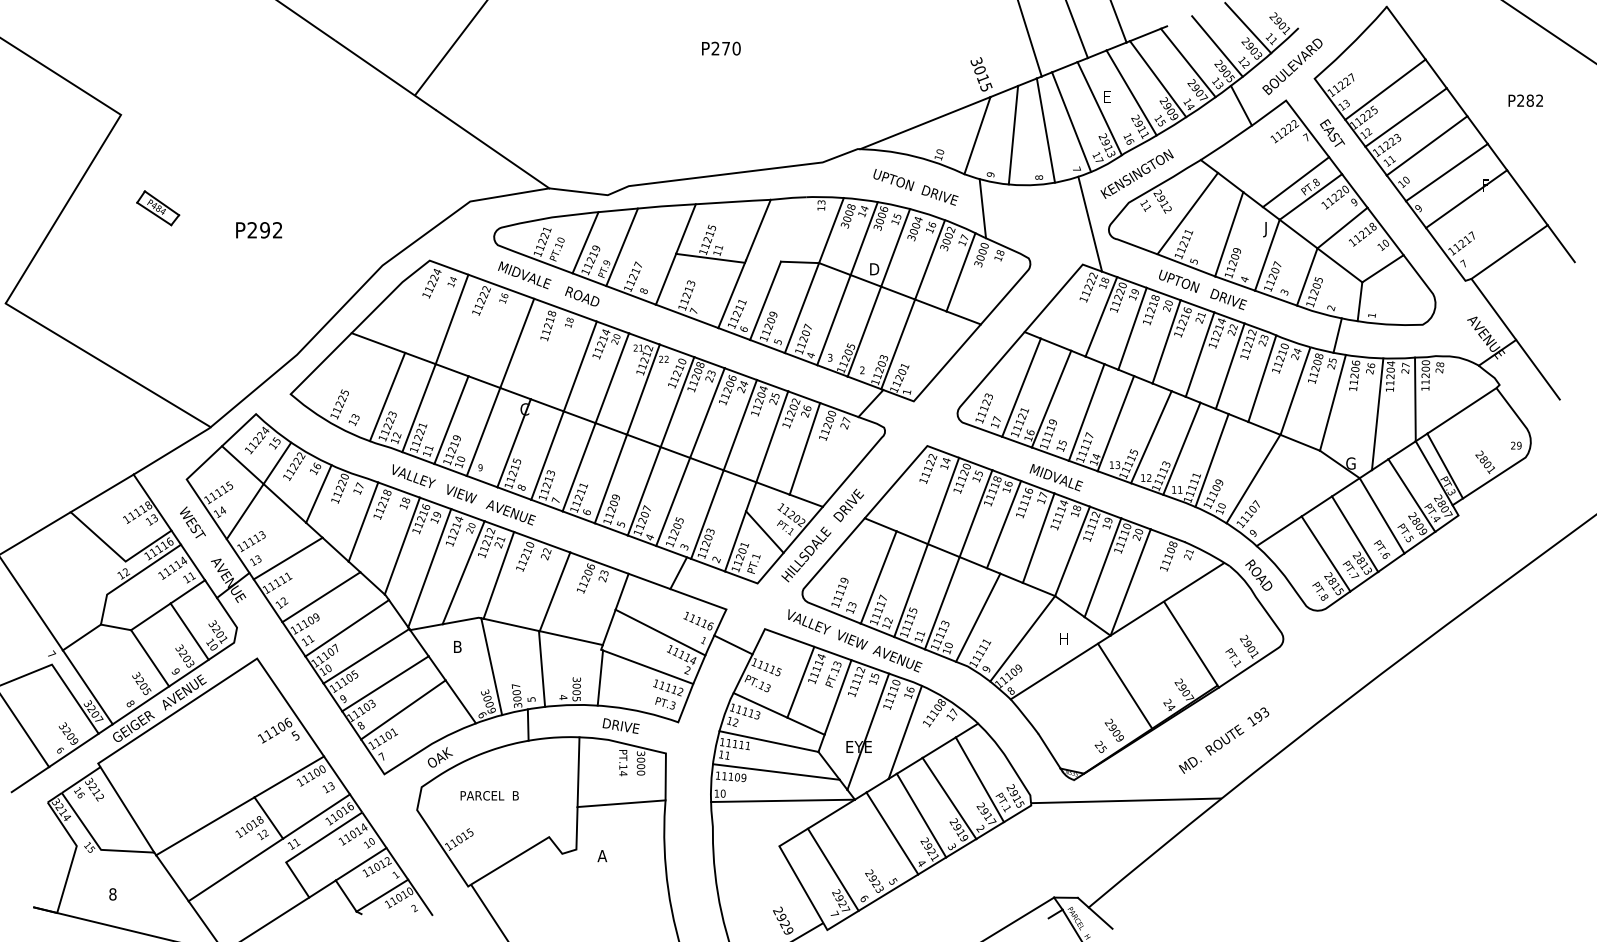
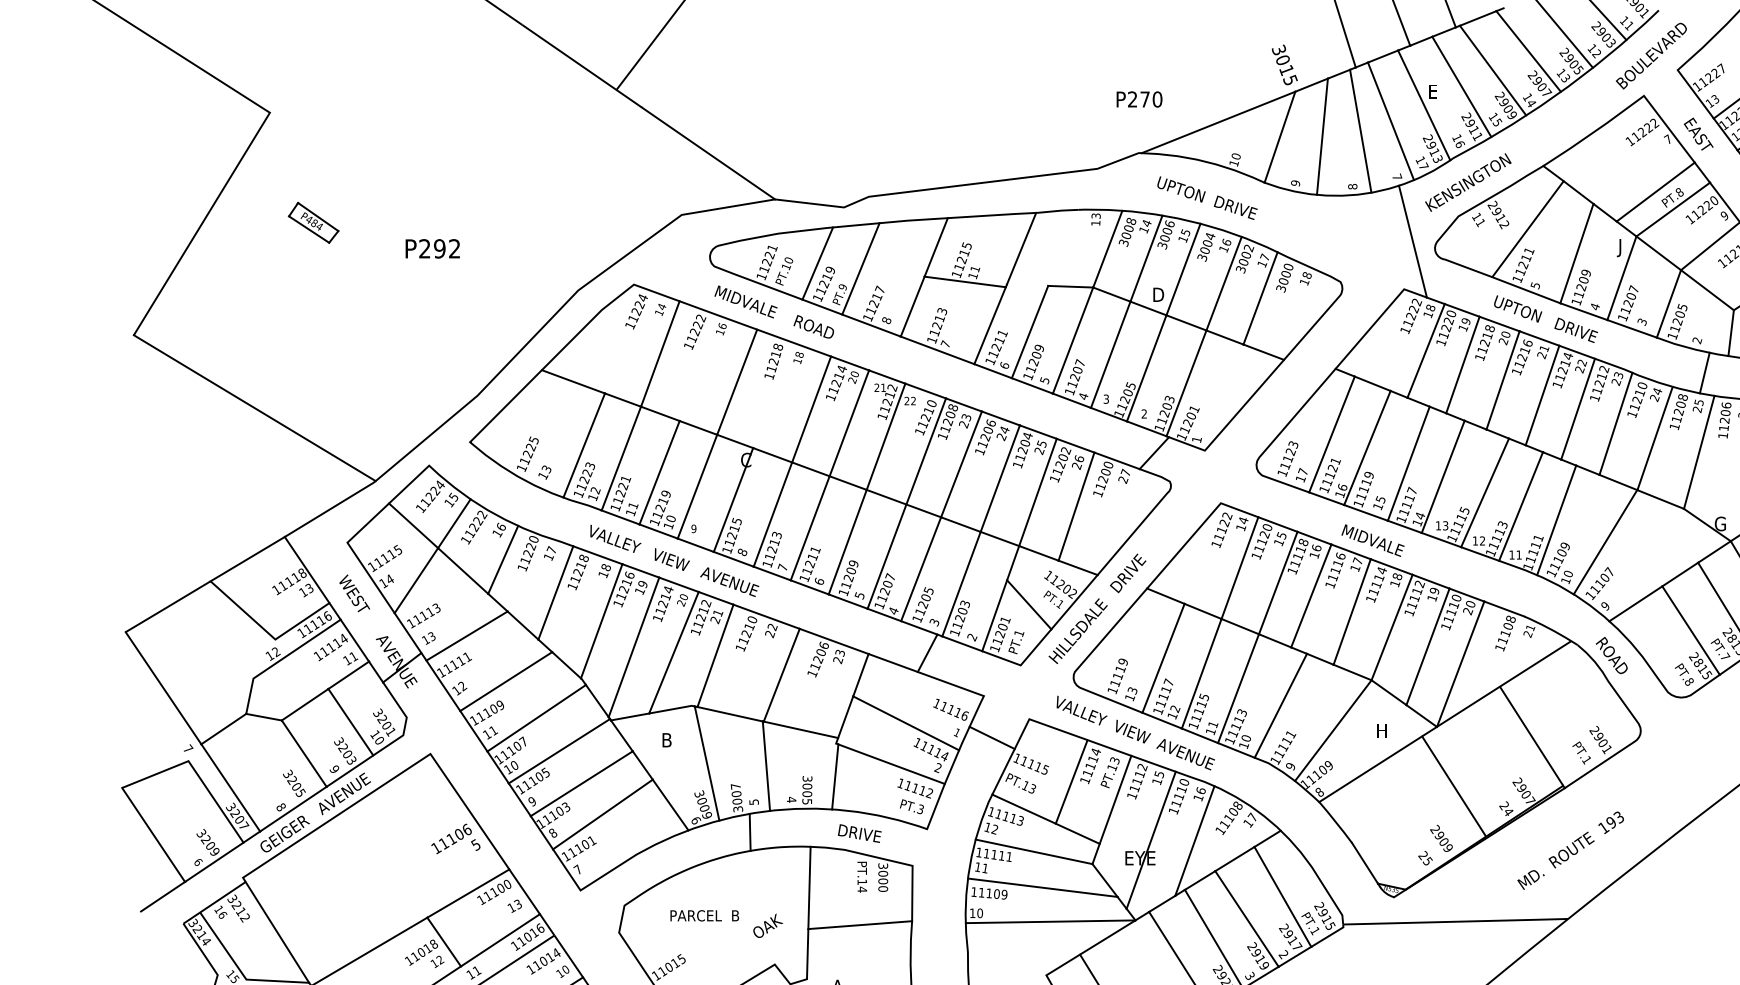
text: (721, 48) -> (1139, 99), moved
line: (1240, 105) -> (1590, 101), removed
line: (982, 208) -> (1285, 223), removed
text: (439, 757) -> (766, 926), moved

